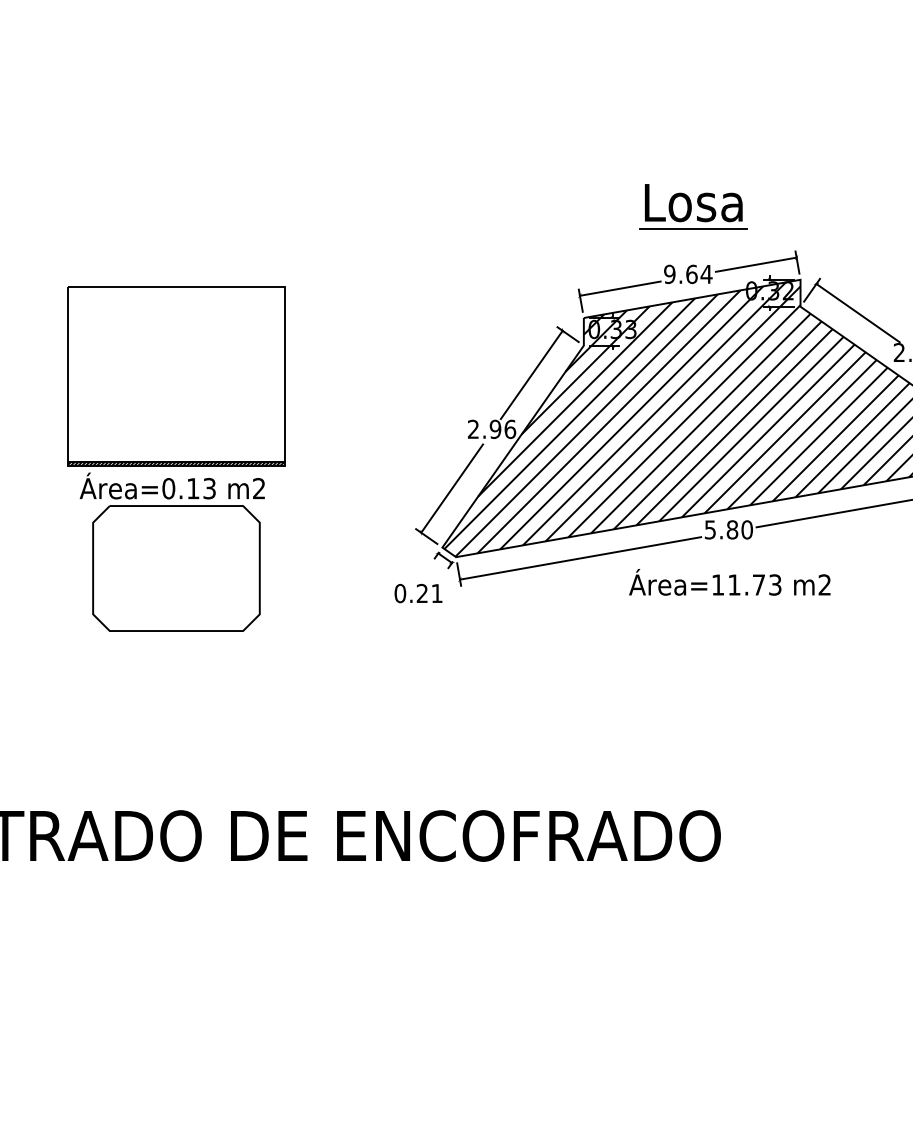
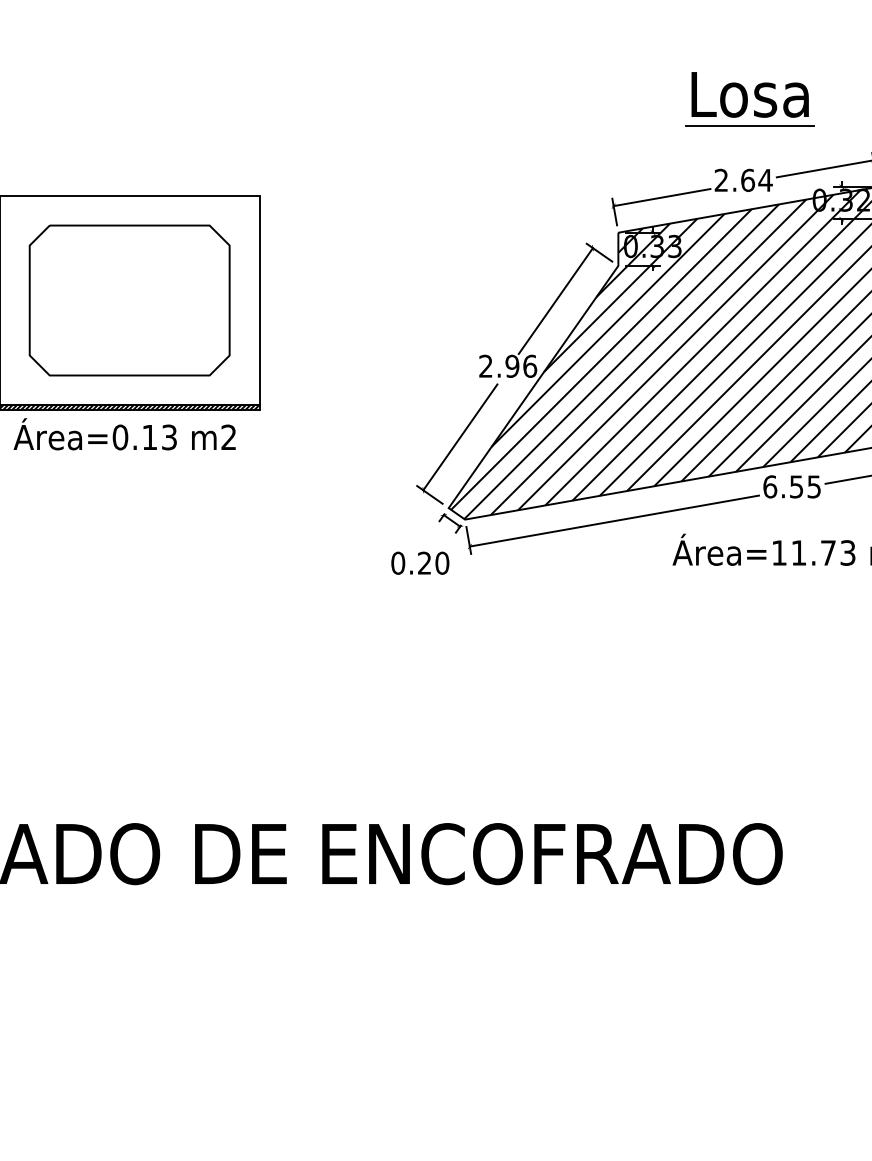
text: (669, 274) -> (721, 180), 9.64 -> 2.64
text: (728, 529) -> (791, 486), 5.80 -> 6.55
part: (176, 568) -> (129, 300), moved
text: (436, 593) -> (441, 563), 0.21 -> 0.20

